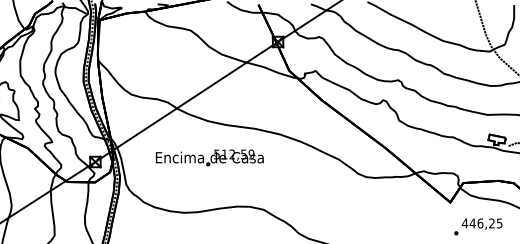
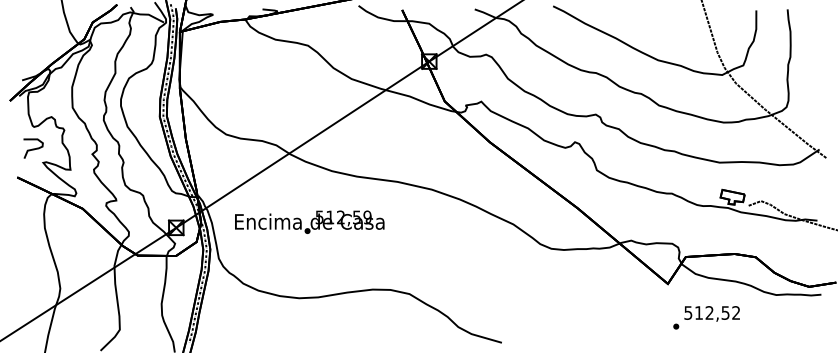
text: (209, 157) -> (309, 221), moved
text: (482, 223) -> (712, 312), 446,25 -> 512,52

